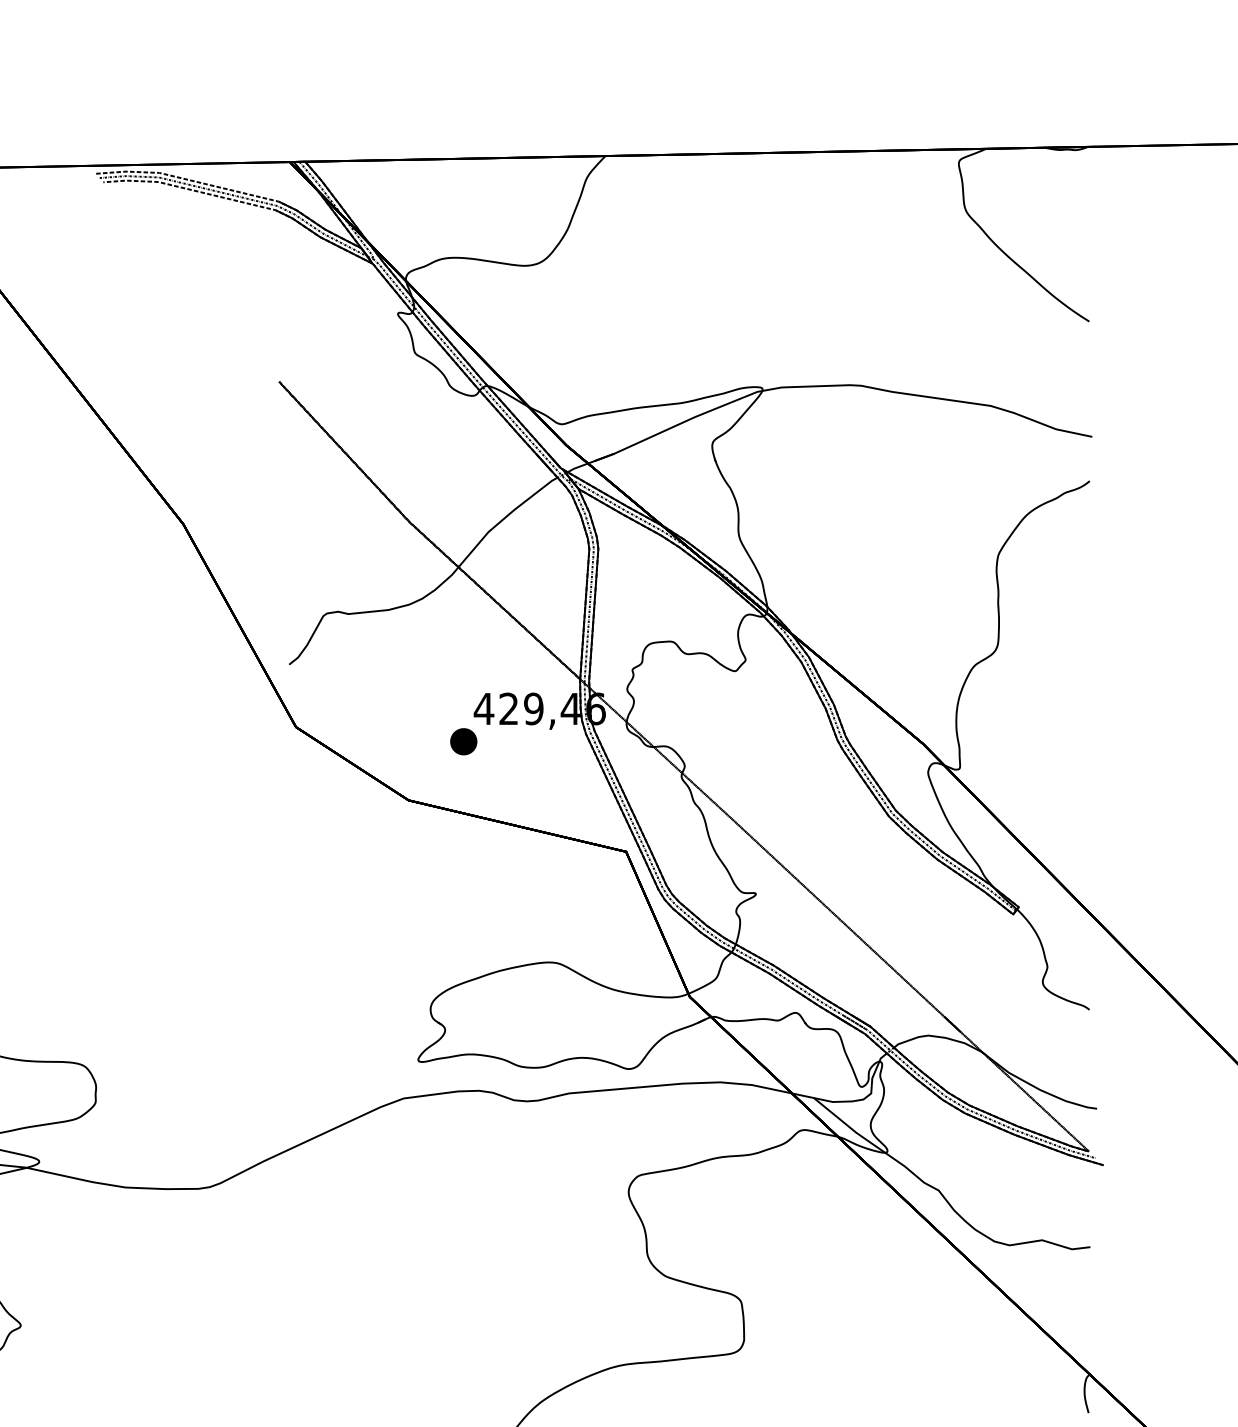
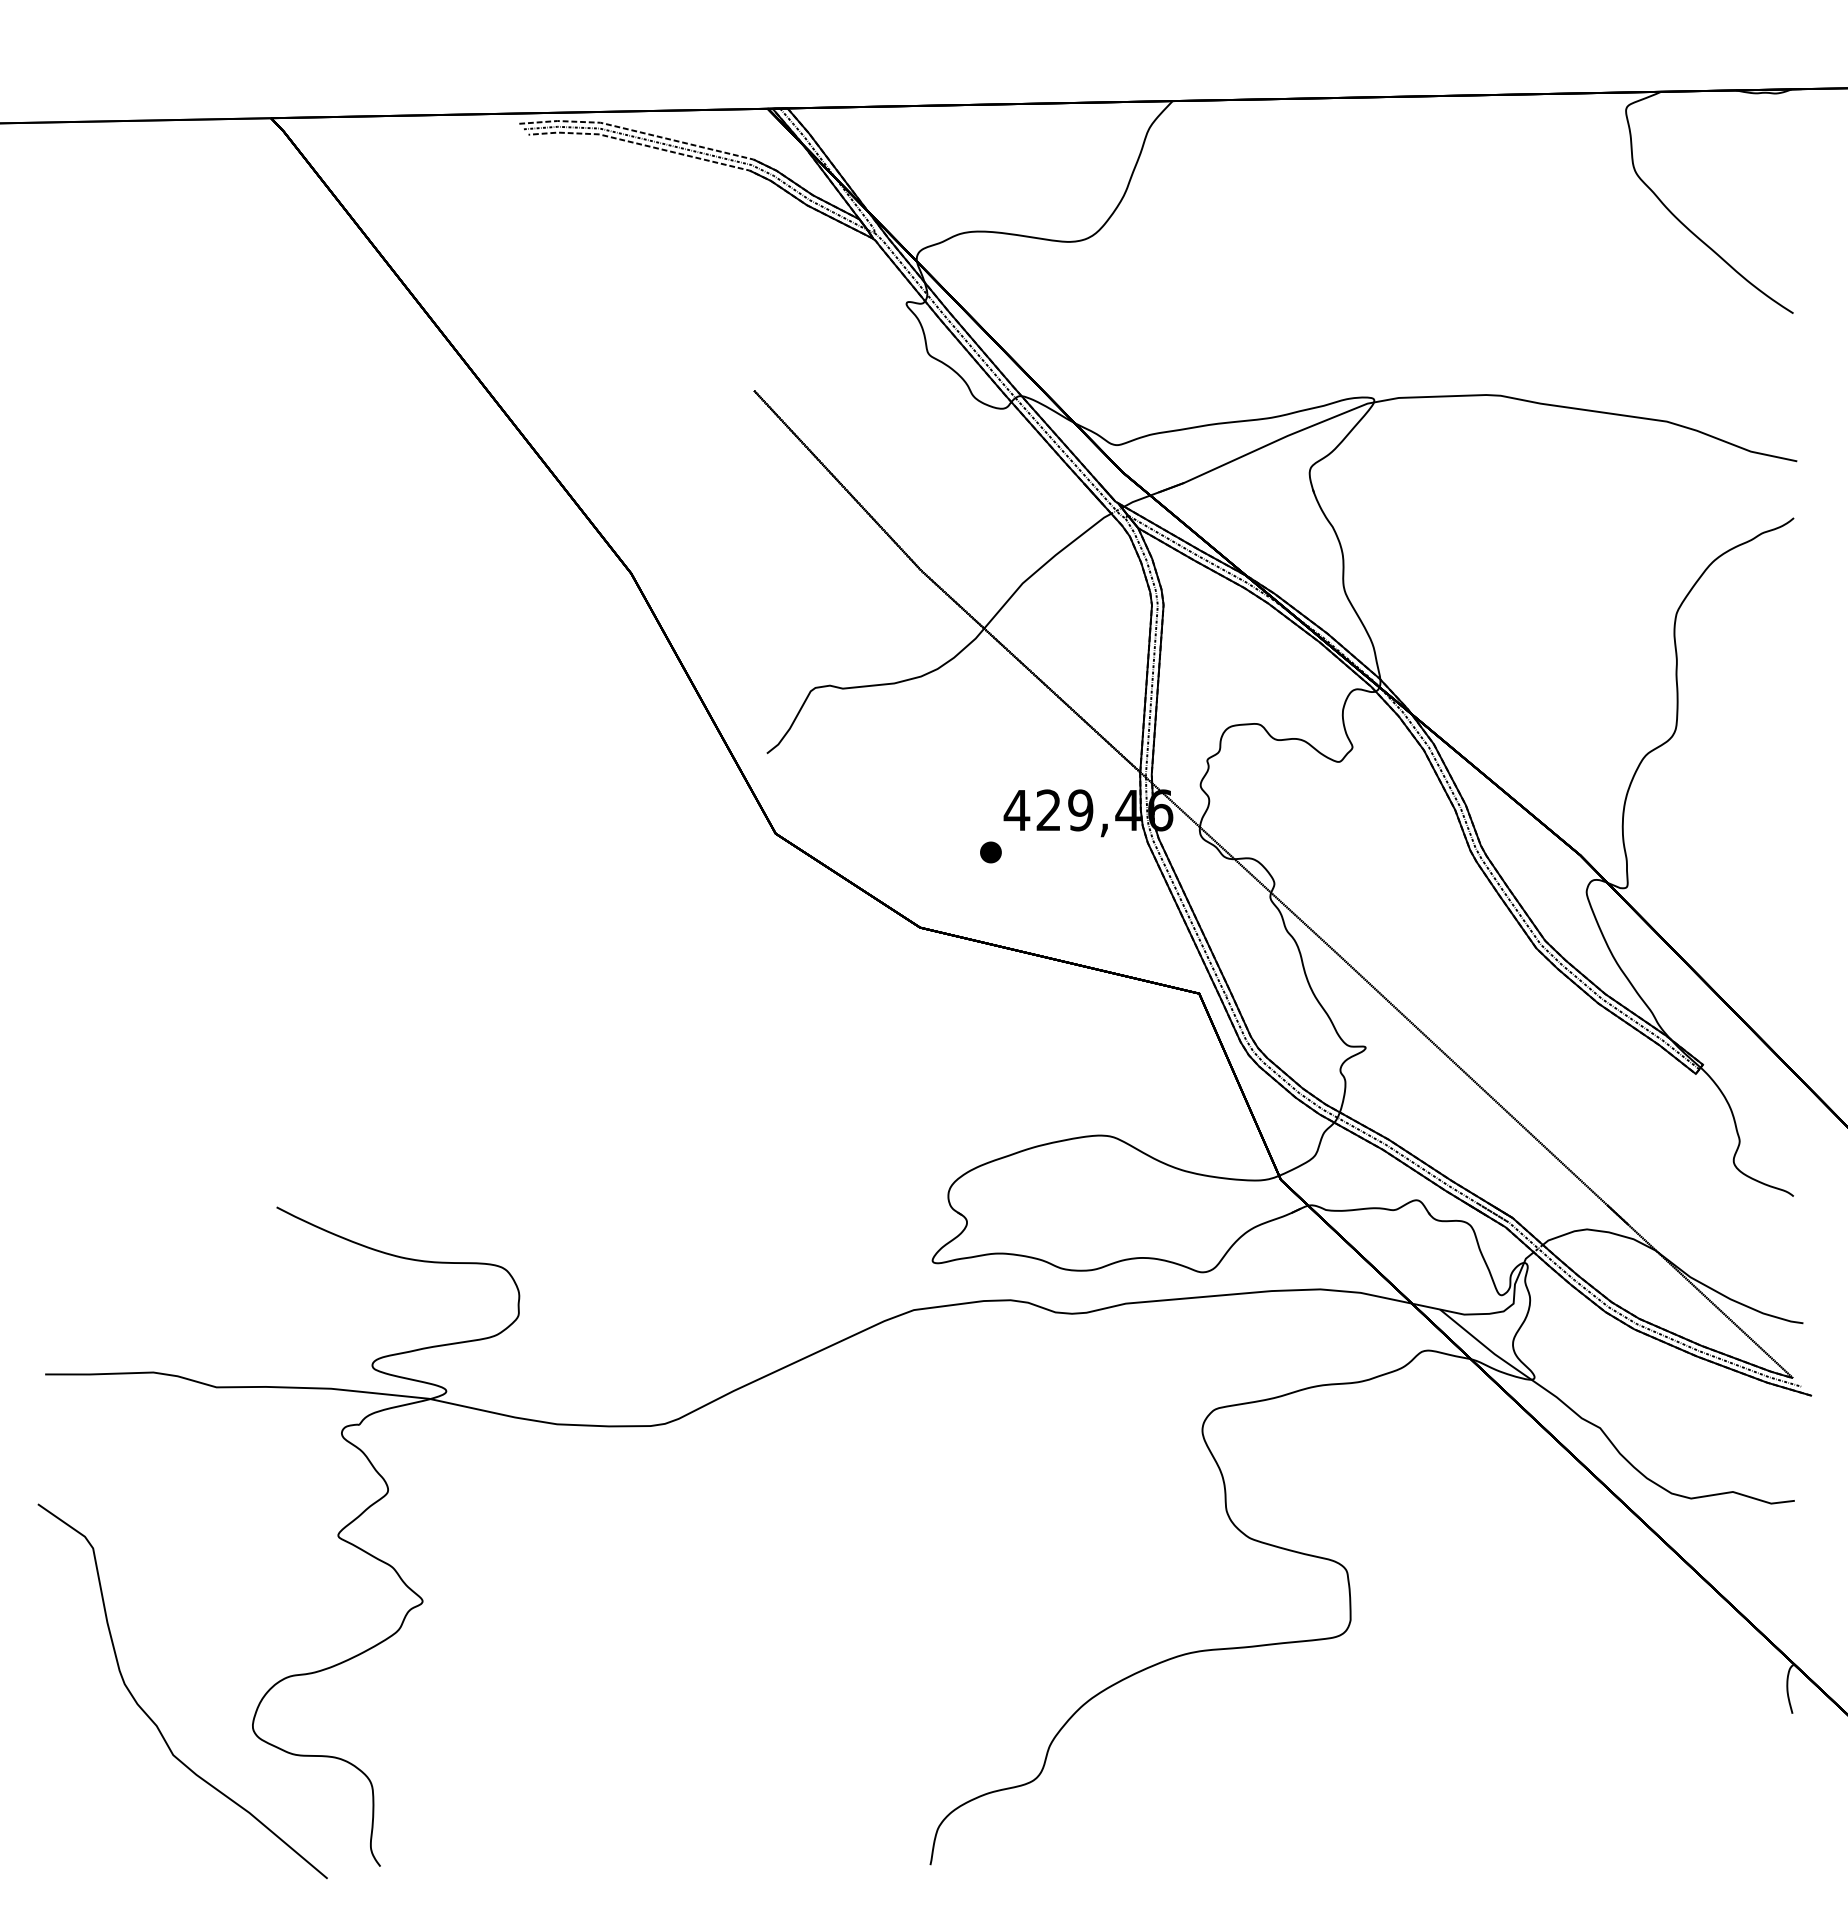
part: (463, 741) -> (990, 852), size x0.62

